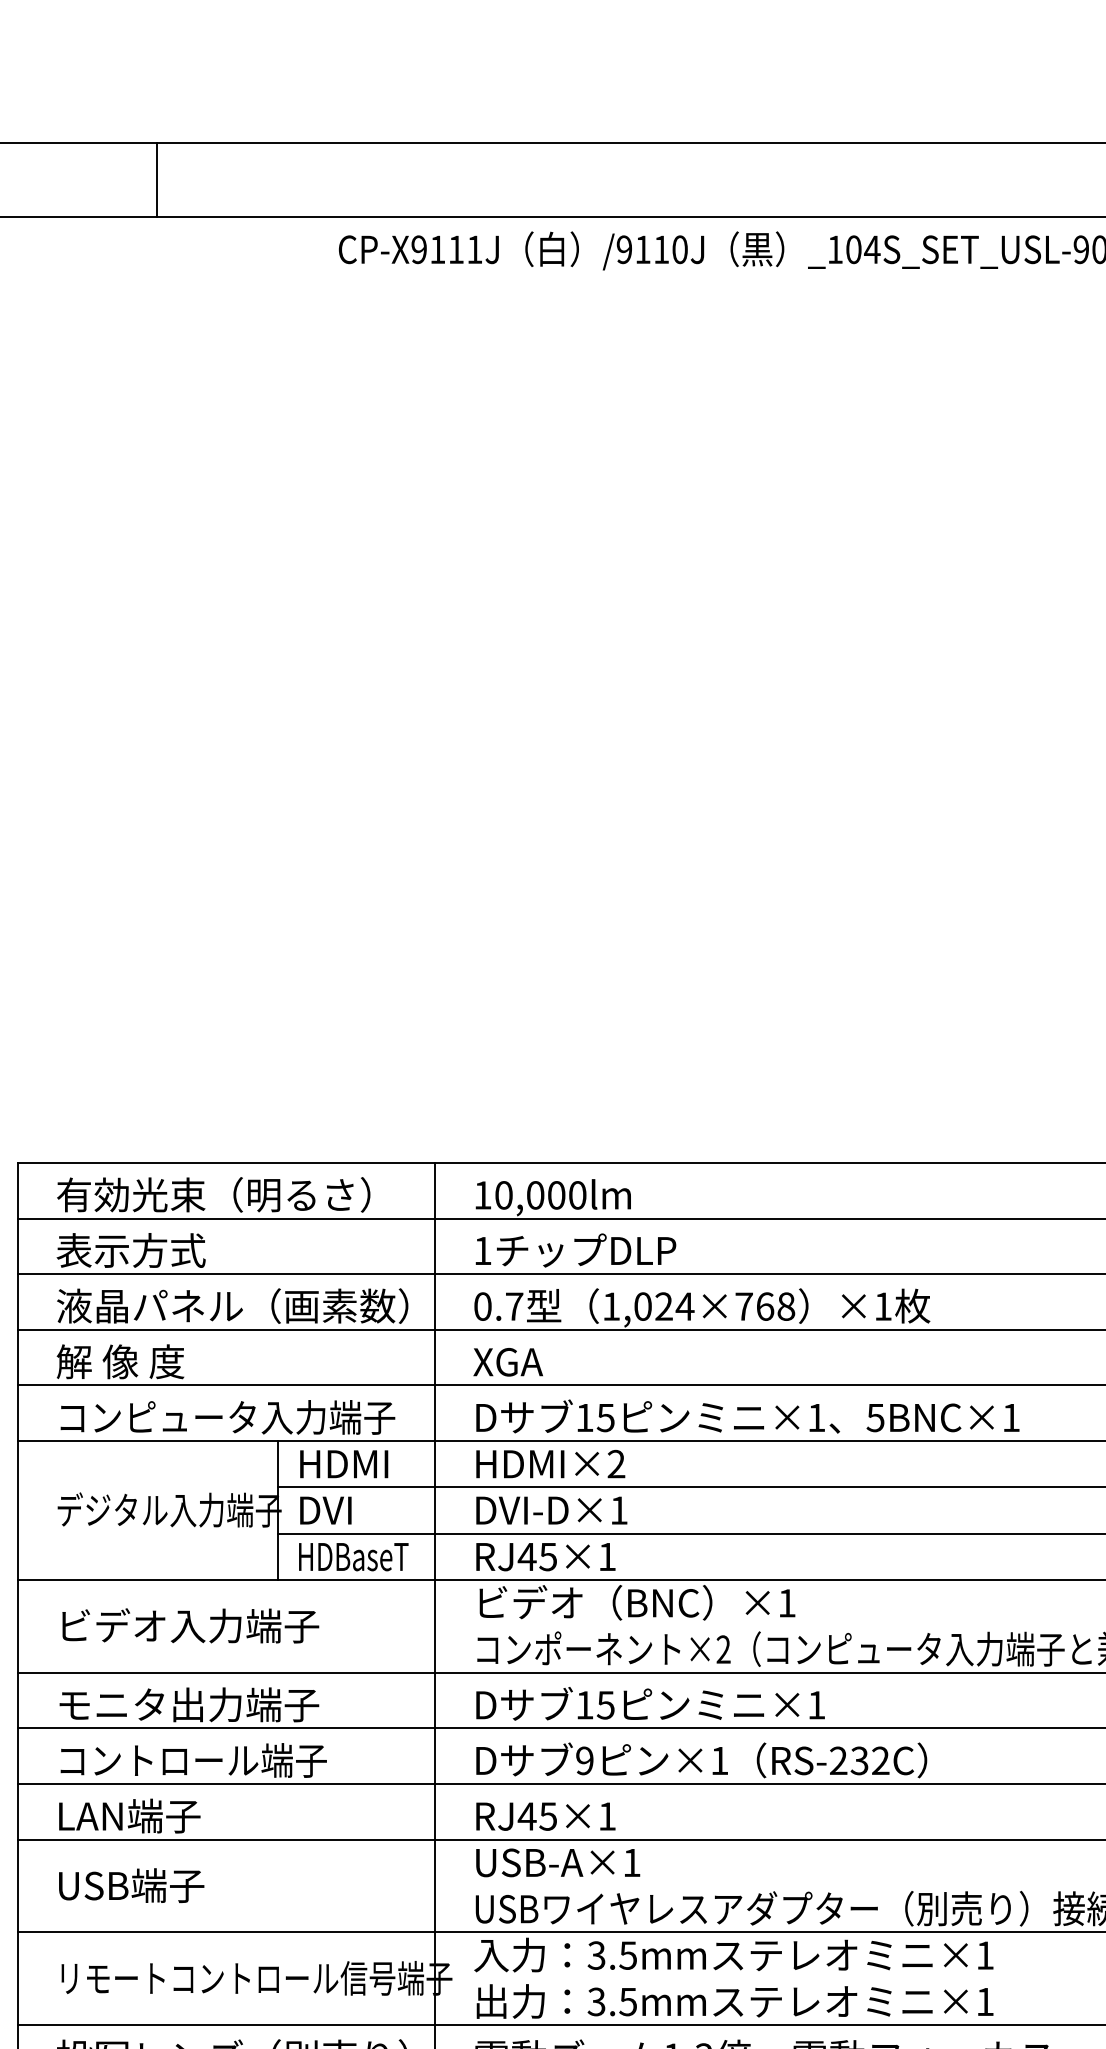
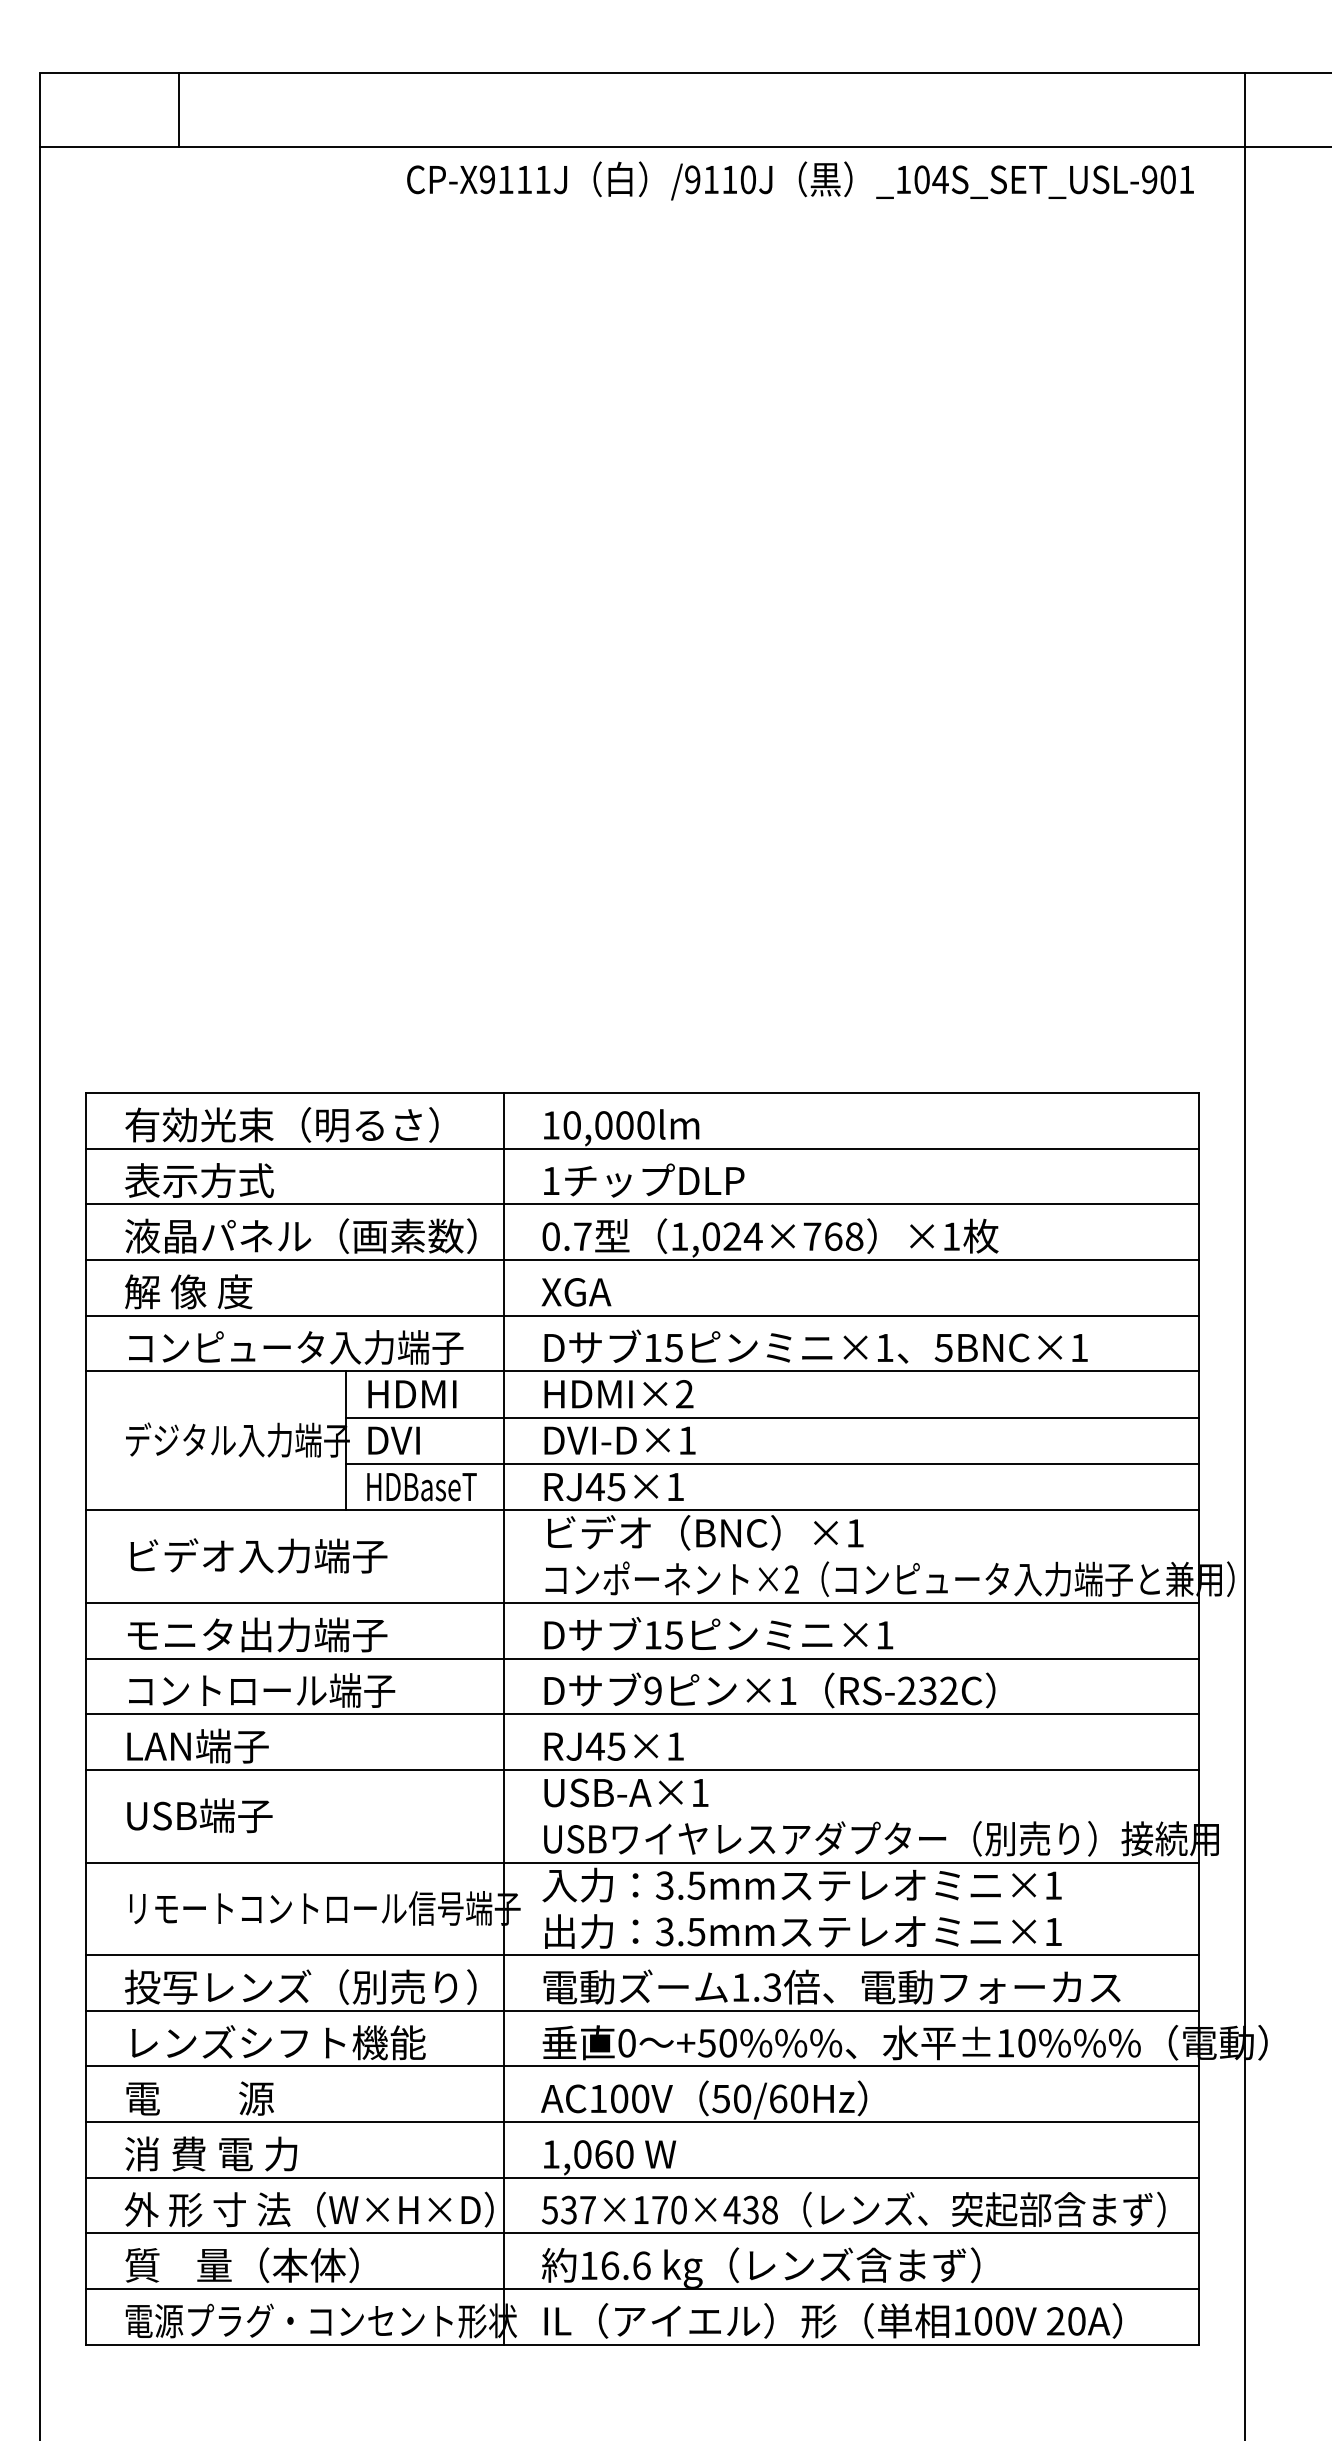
line: (157, 180) -> (178, 110), moved

